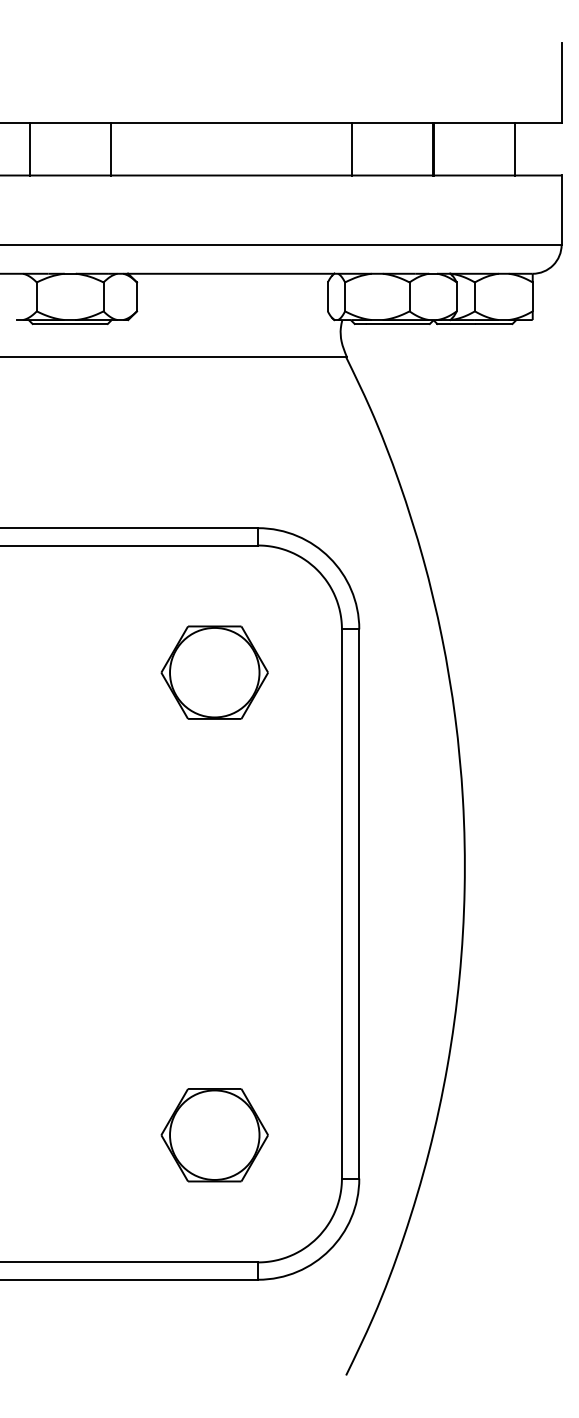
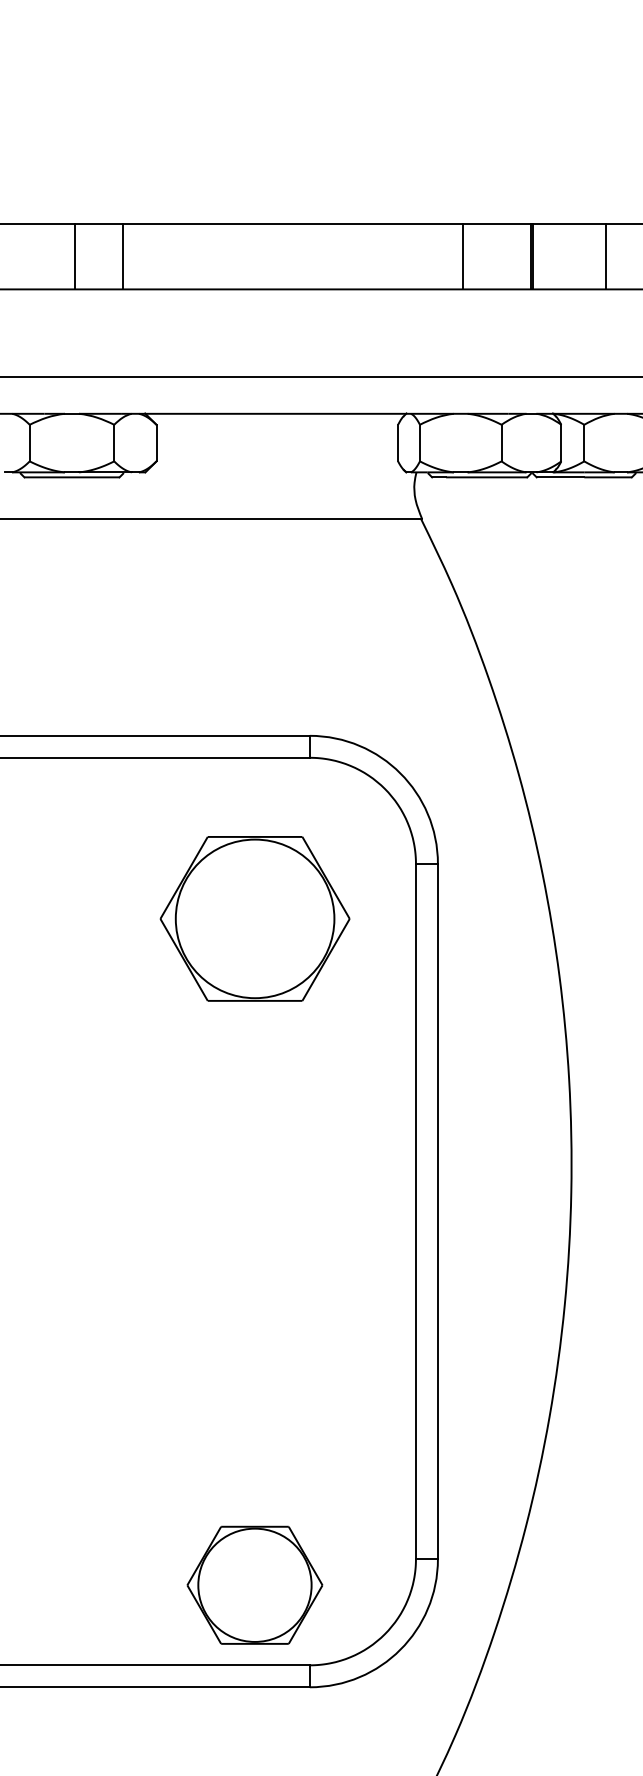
line: (29, 149) -> (74, 256), moved
line: (351, 149) -> (462, 256), moved
line: (515, 149) -> (606, 256), moved
part: (214, 672) -> (254, 918), size x1.4
part: (214, 1135) -> (254, 1585), moved

